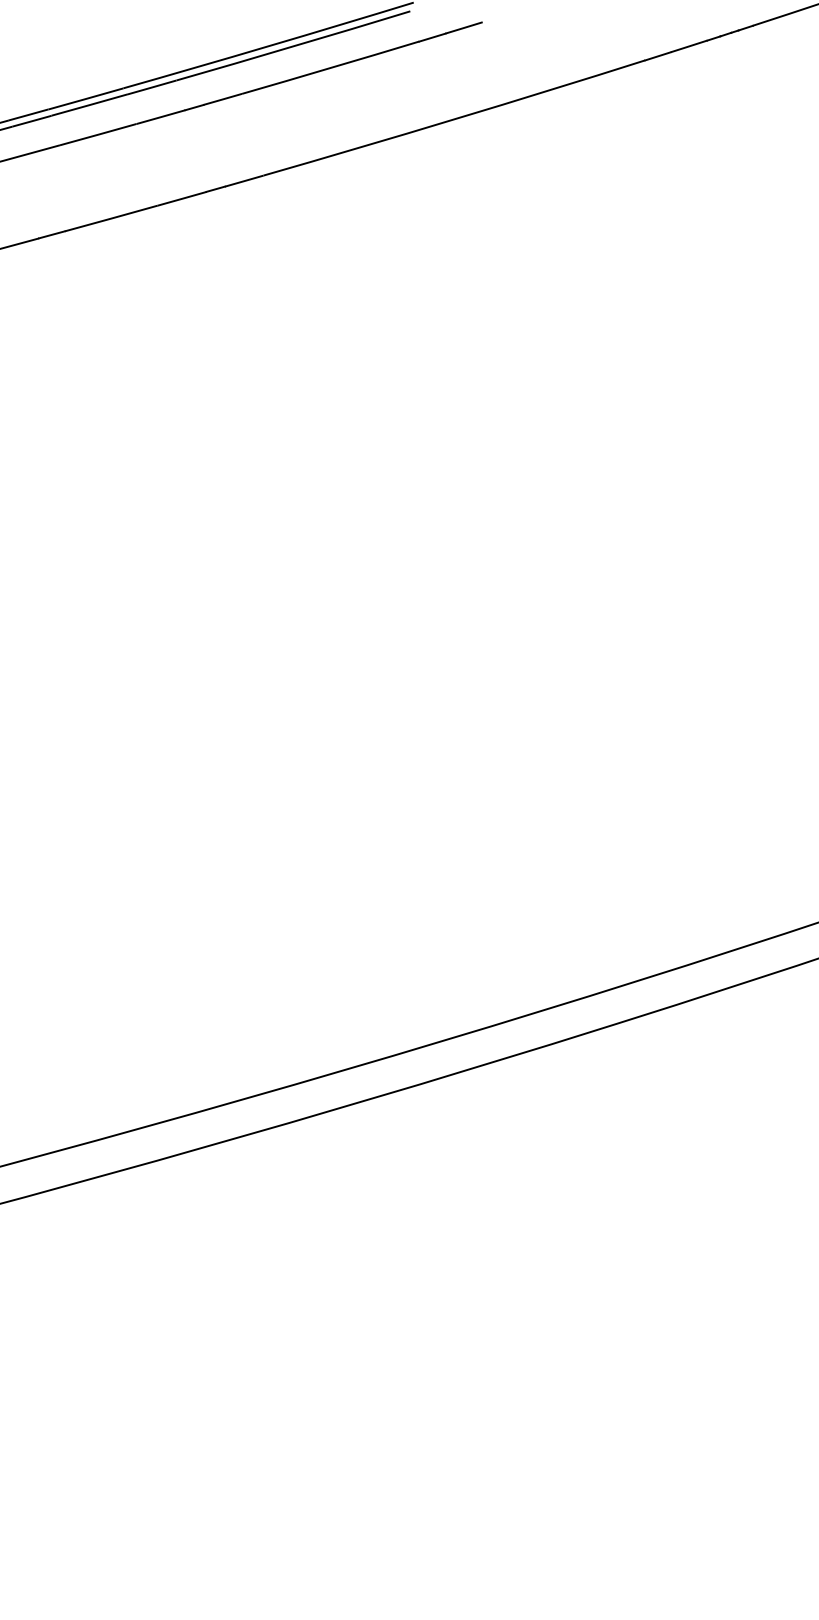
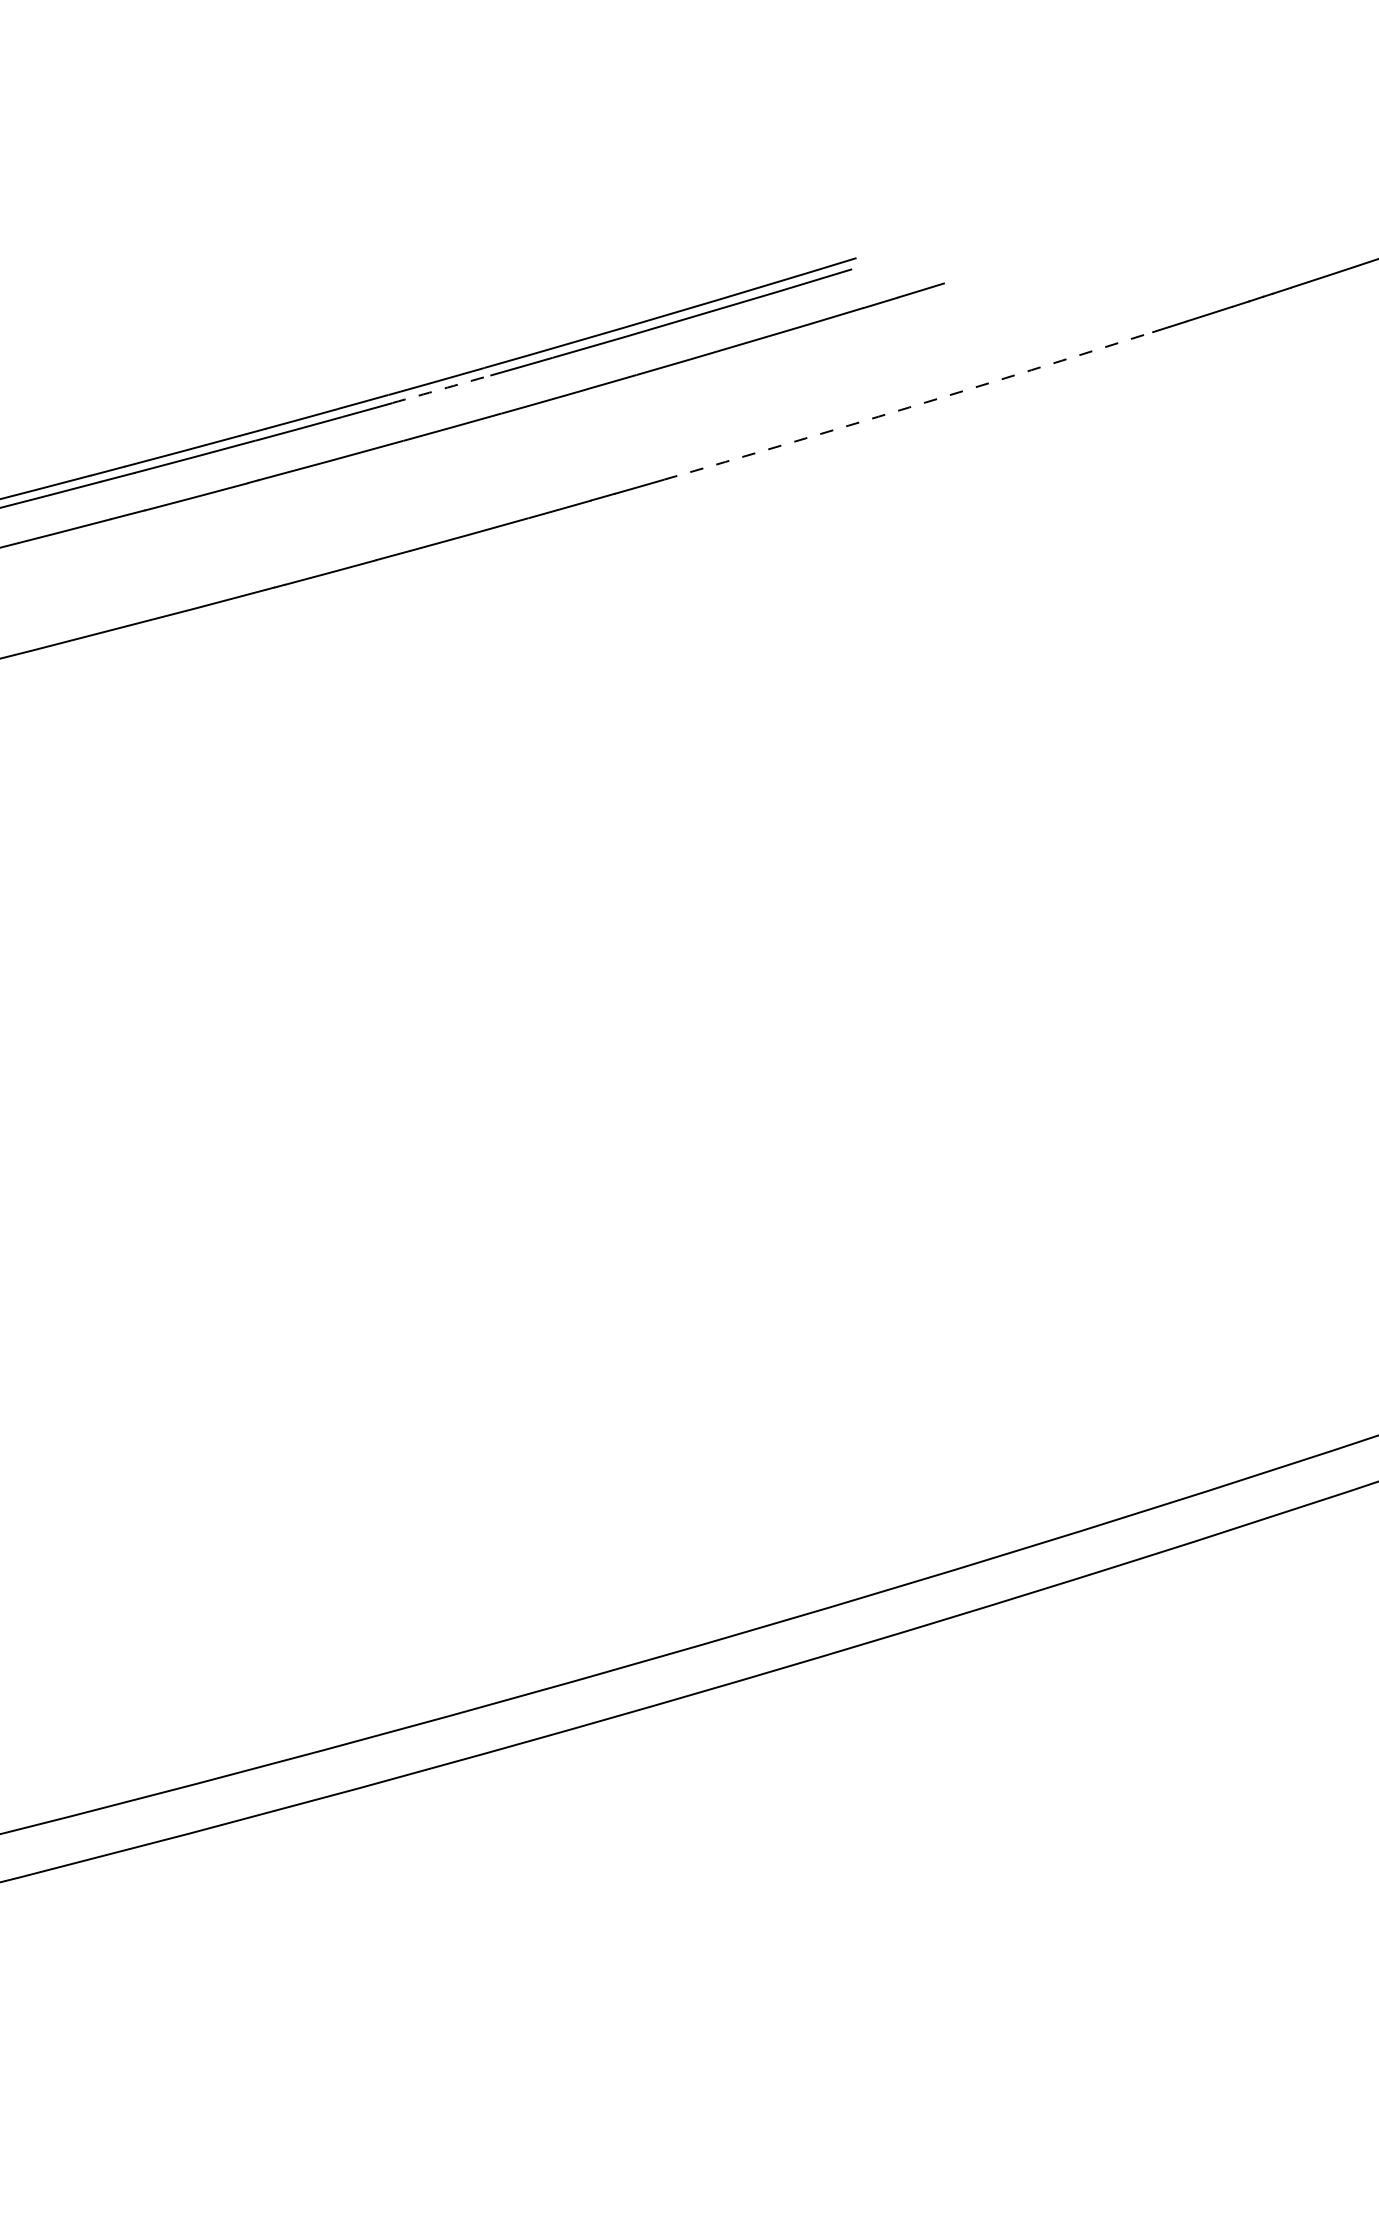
arc: (89, 105) -> (441, 389), solid -> dashed
arc: (455, 119) -> (909, 407), solid -> dashed

